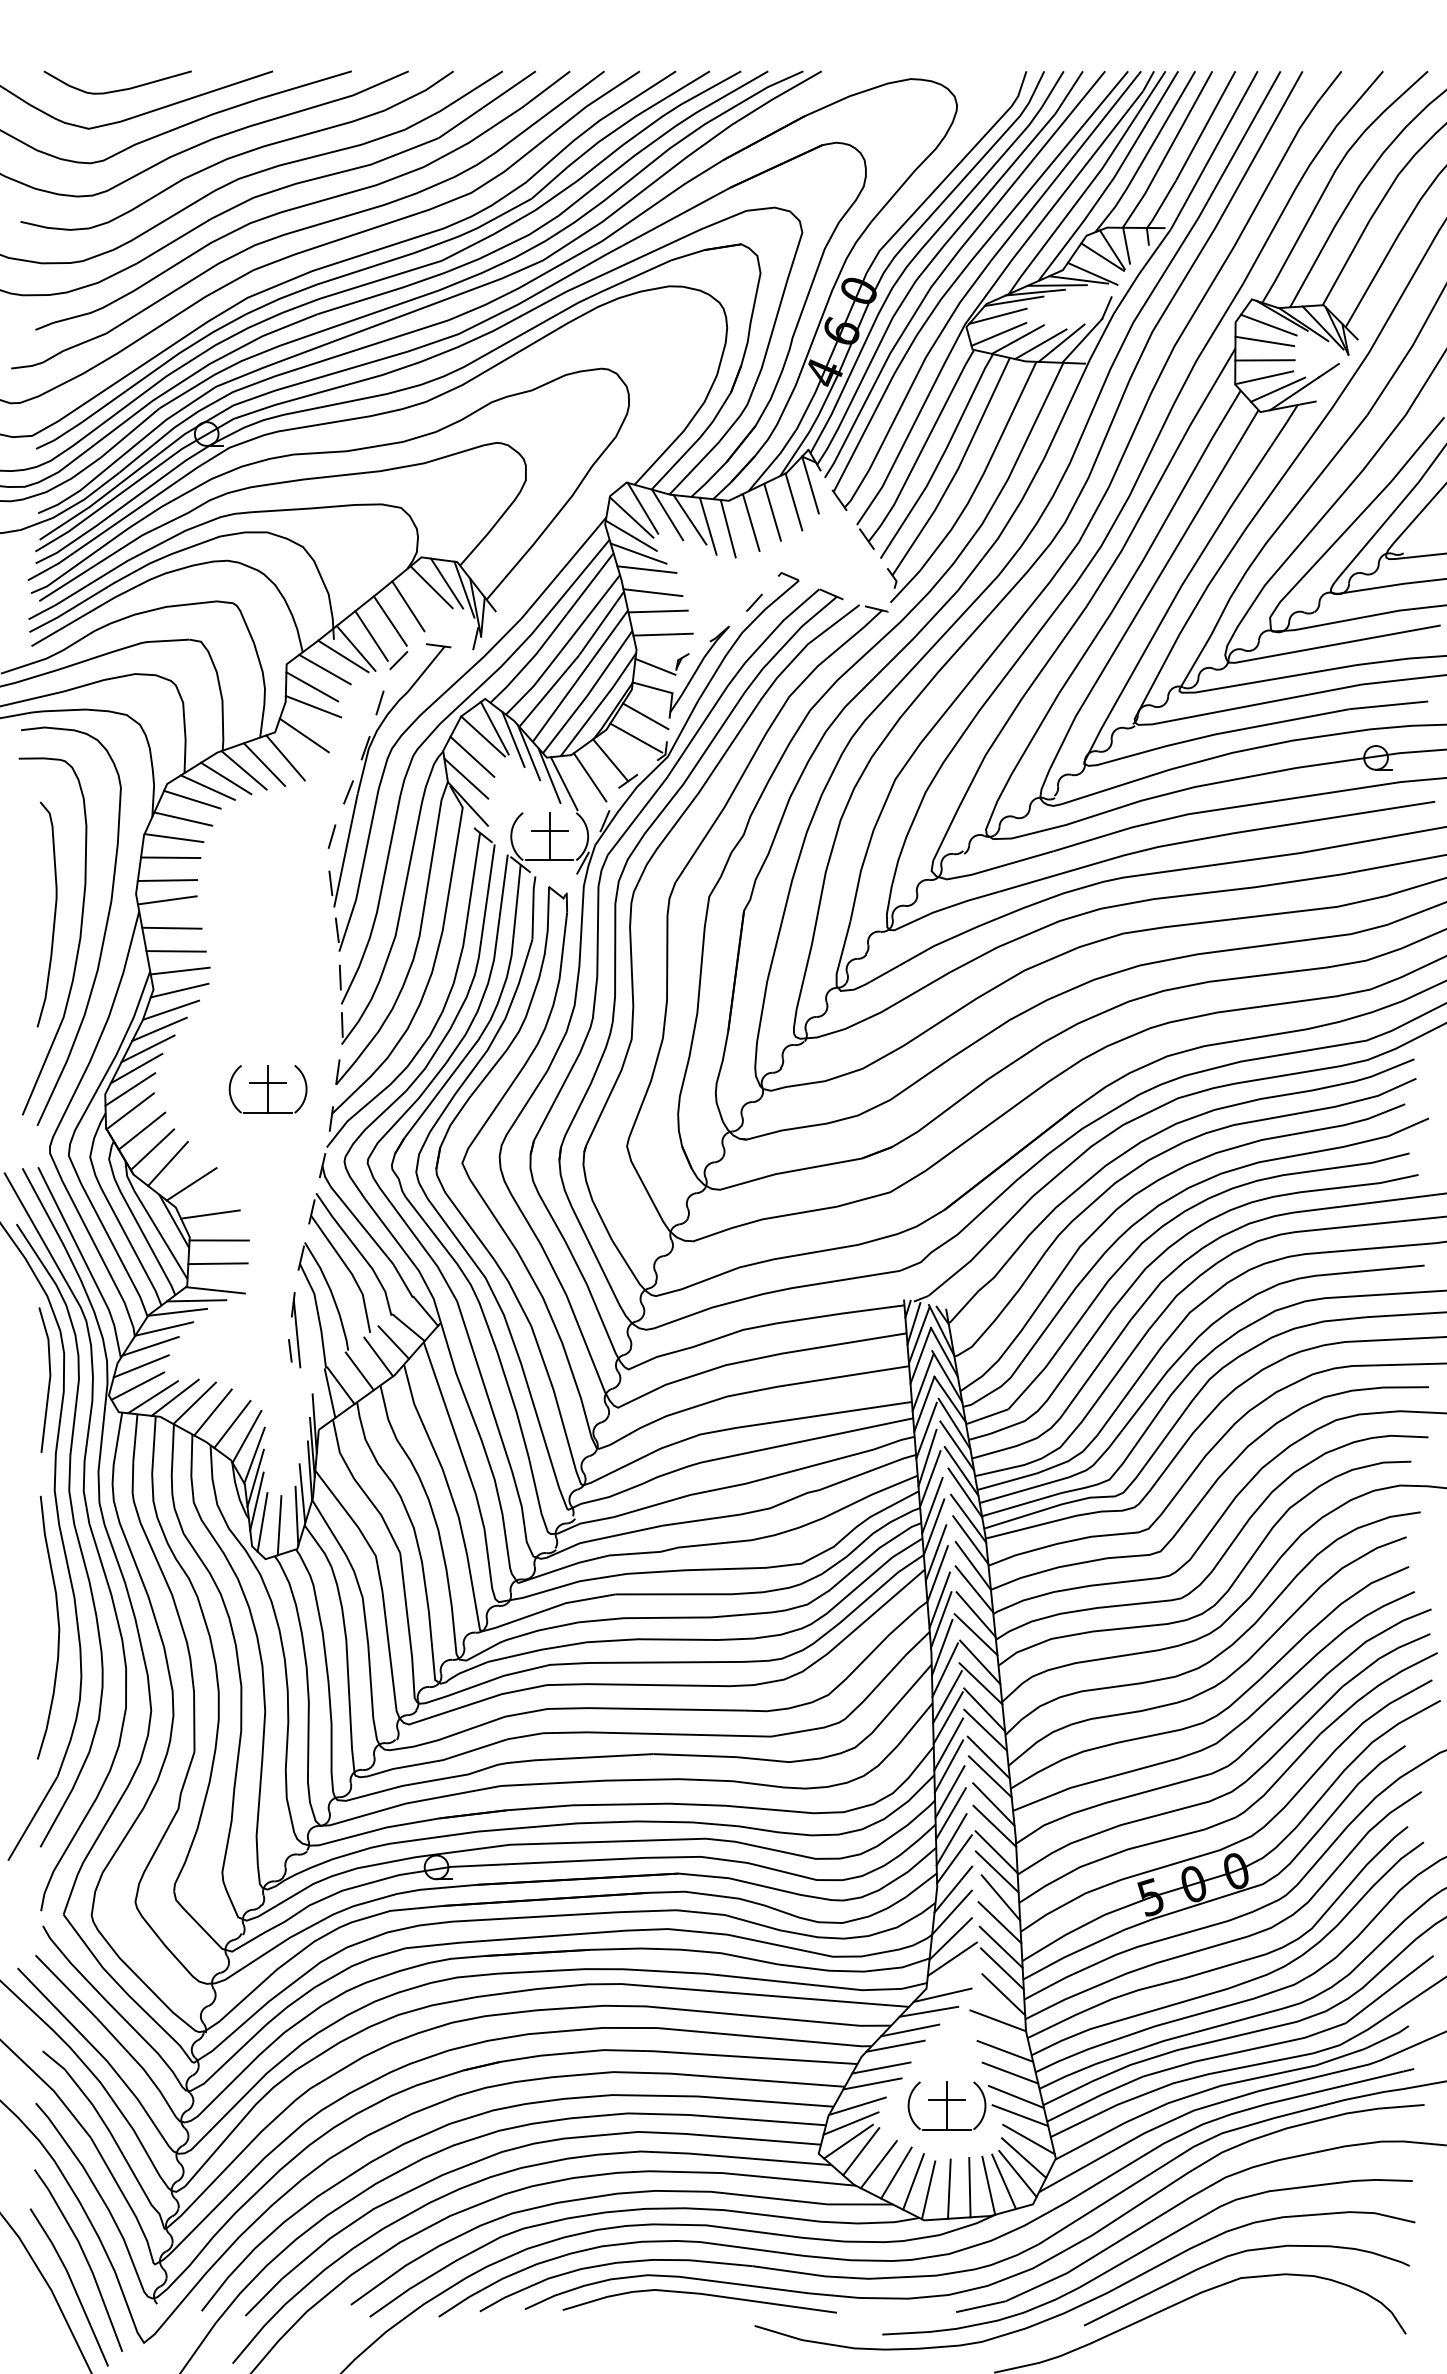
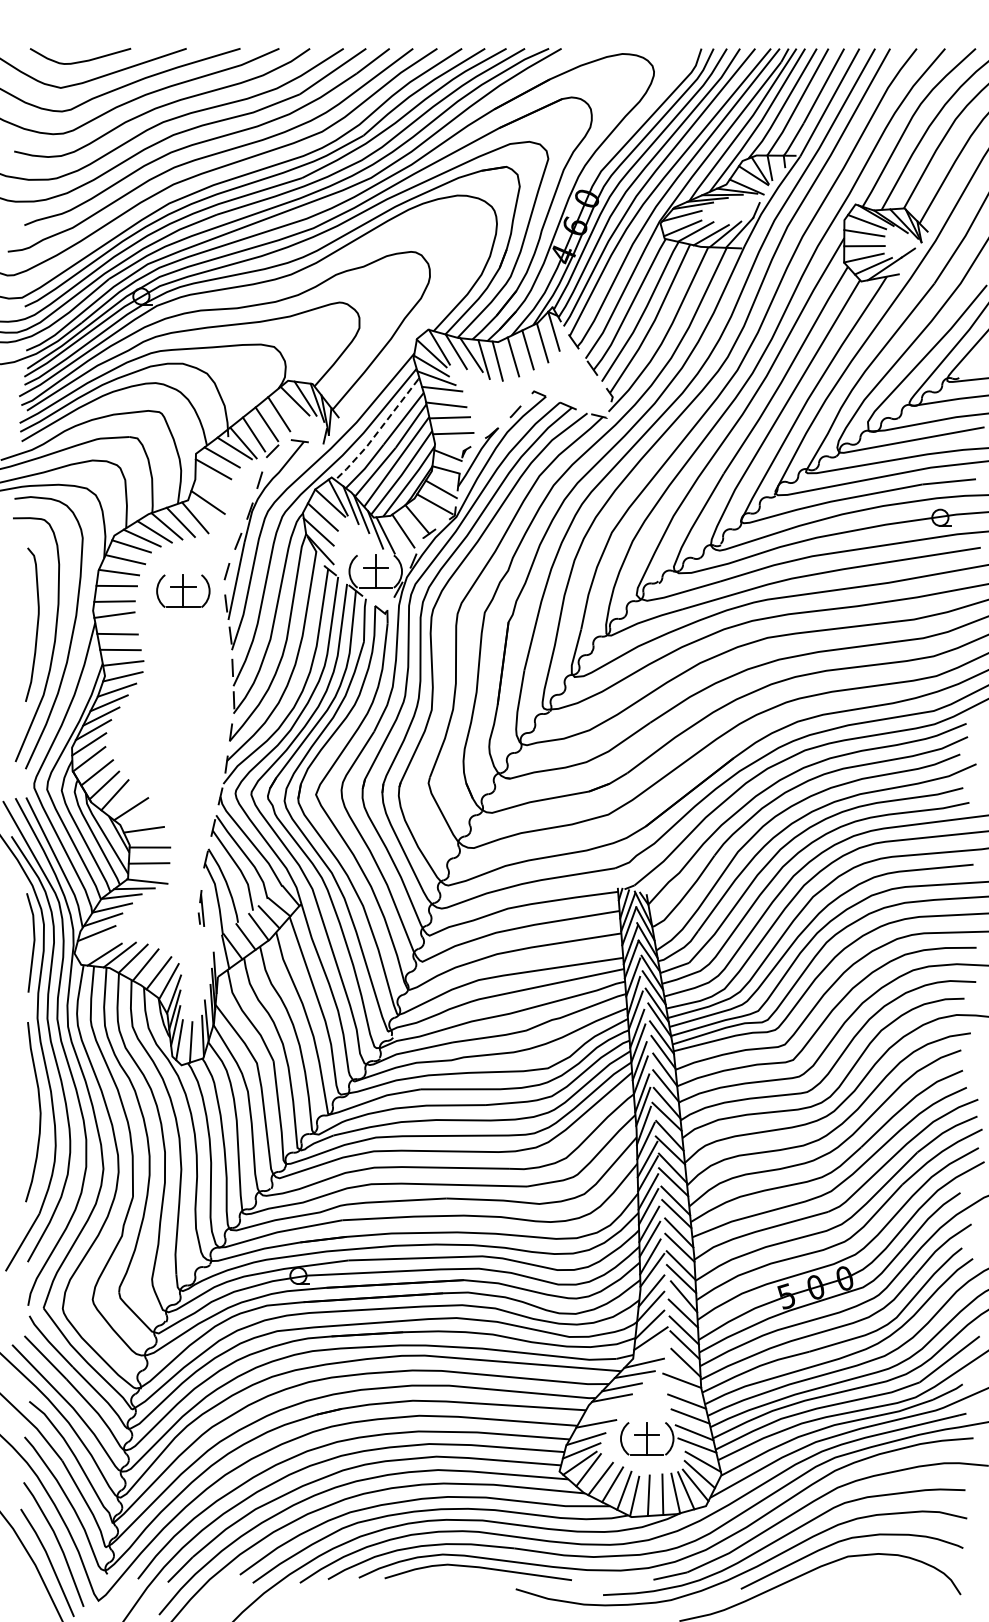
line: (552, 633) -> (377, 432), solid -> dashed
line: (313, 706) -> (214, 482), removed
part: (268, 1088) -> (183, 590), moved
part: (294, 1329) -> (201, 908), size x0.7
line: (138, 1385) -> (94, 946), removed
line: (881, 2067) -> (602, 1412), removed

